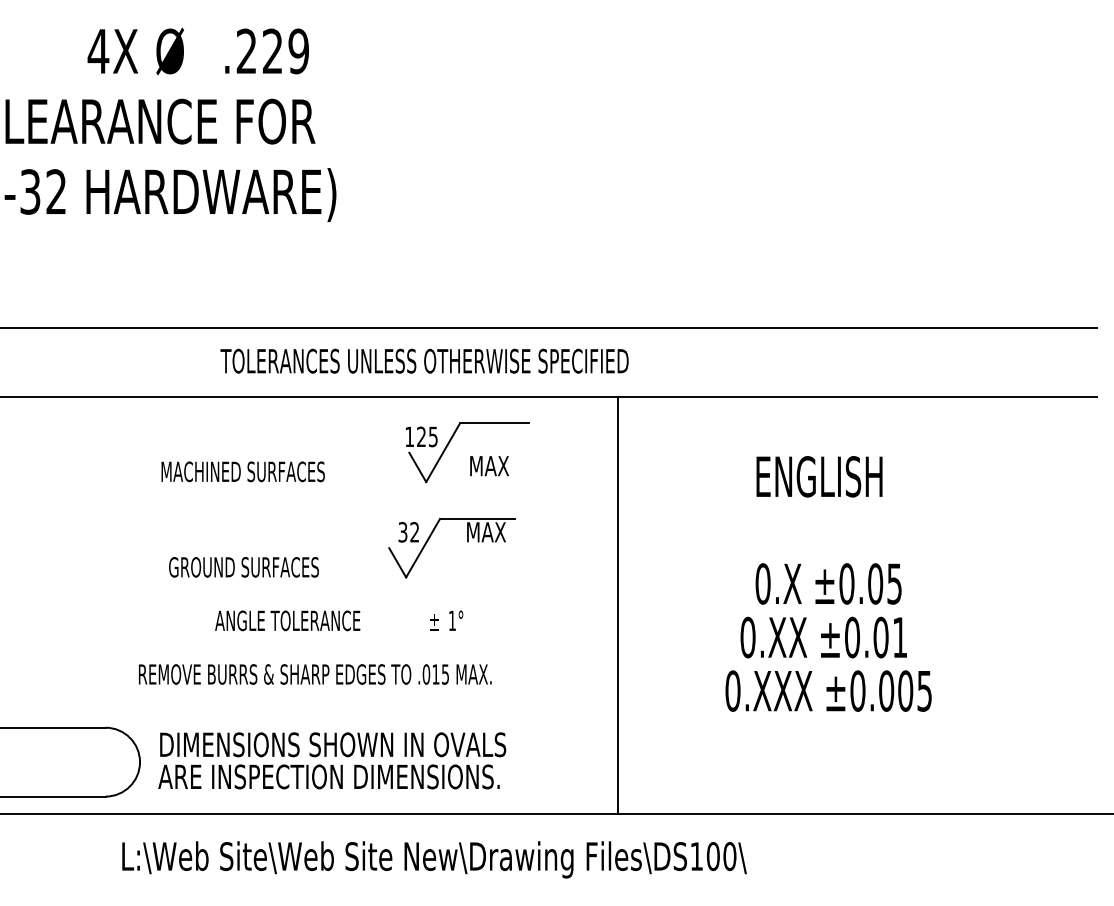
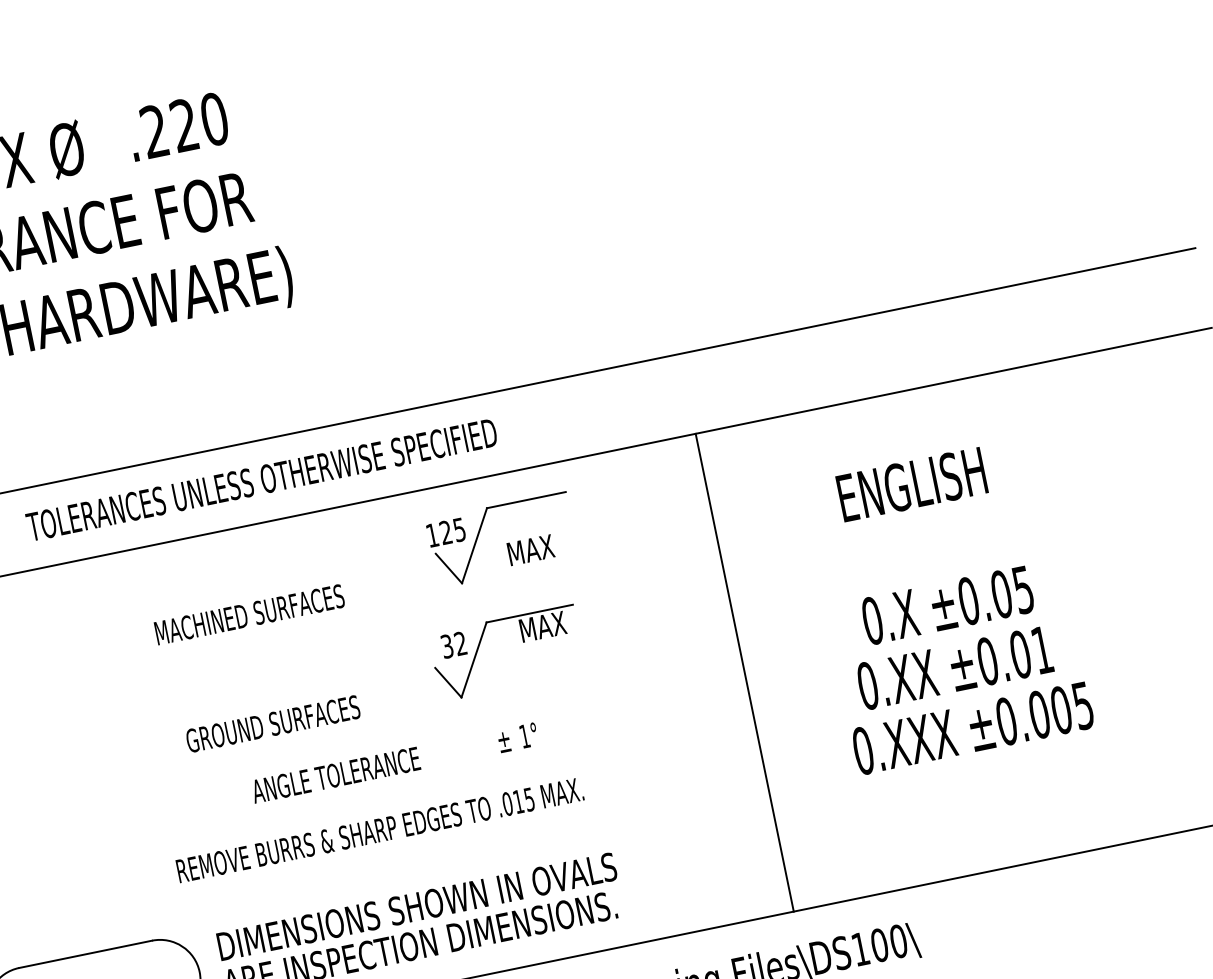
text: (298, 51) -> (214, 119), .229 -> .220
text: (424, 360) -> (261, 479), moved
line: (618, 605) -> (745, 672), moved

